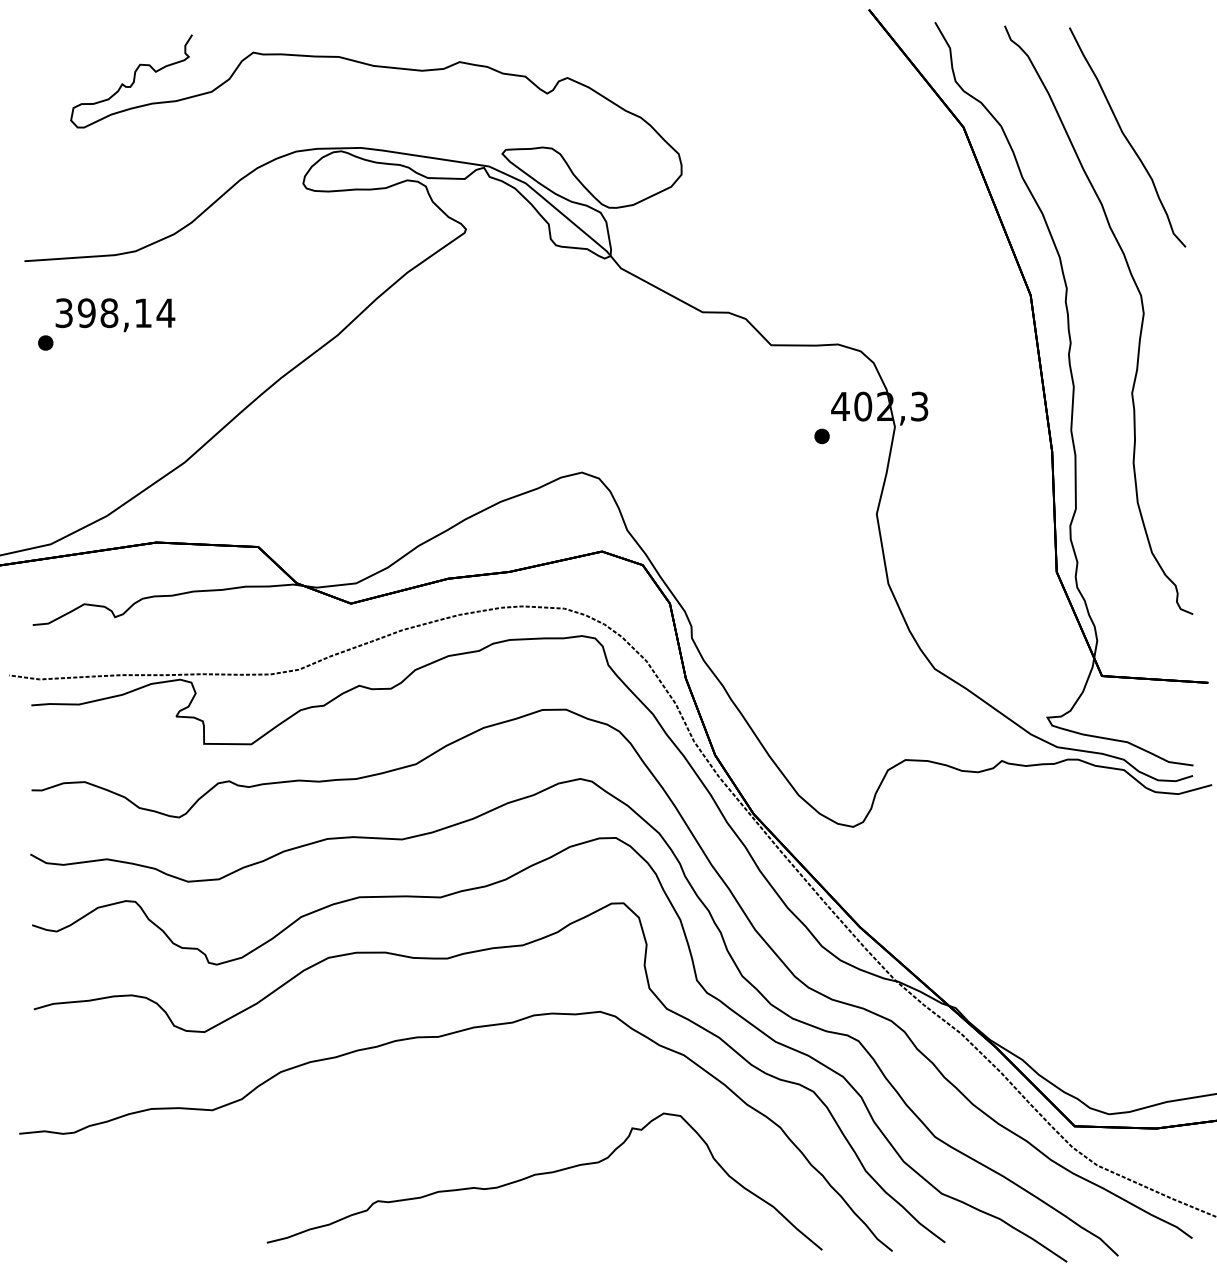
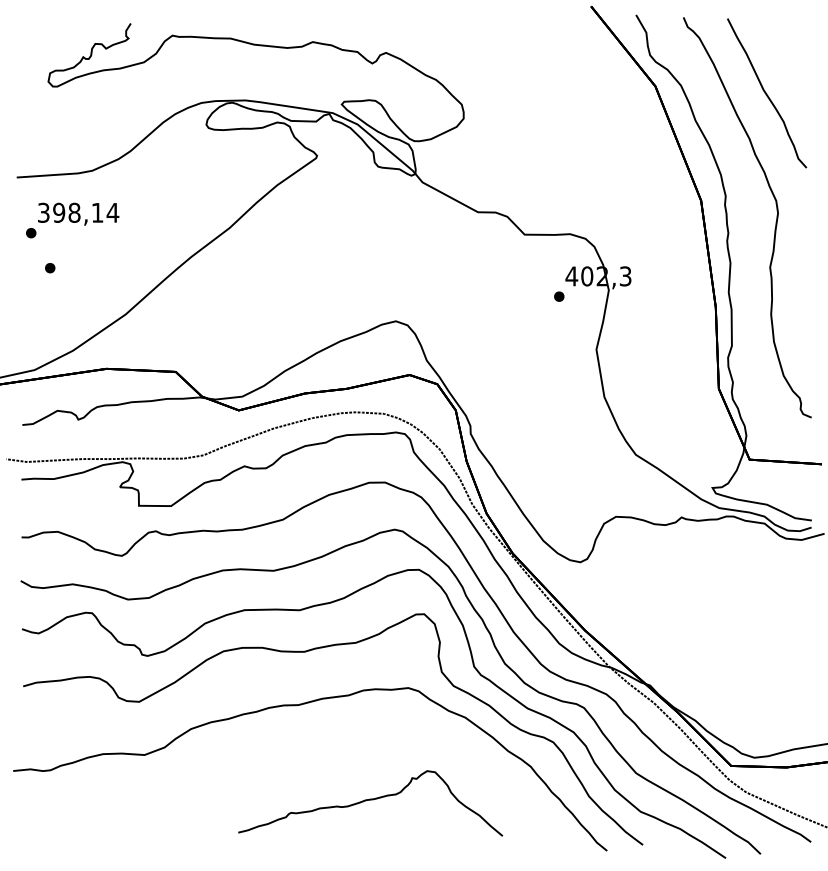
part: (74, 394) -> (50, 268), added
part: (544, 1181) -> (370, 803), size x0.7

